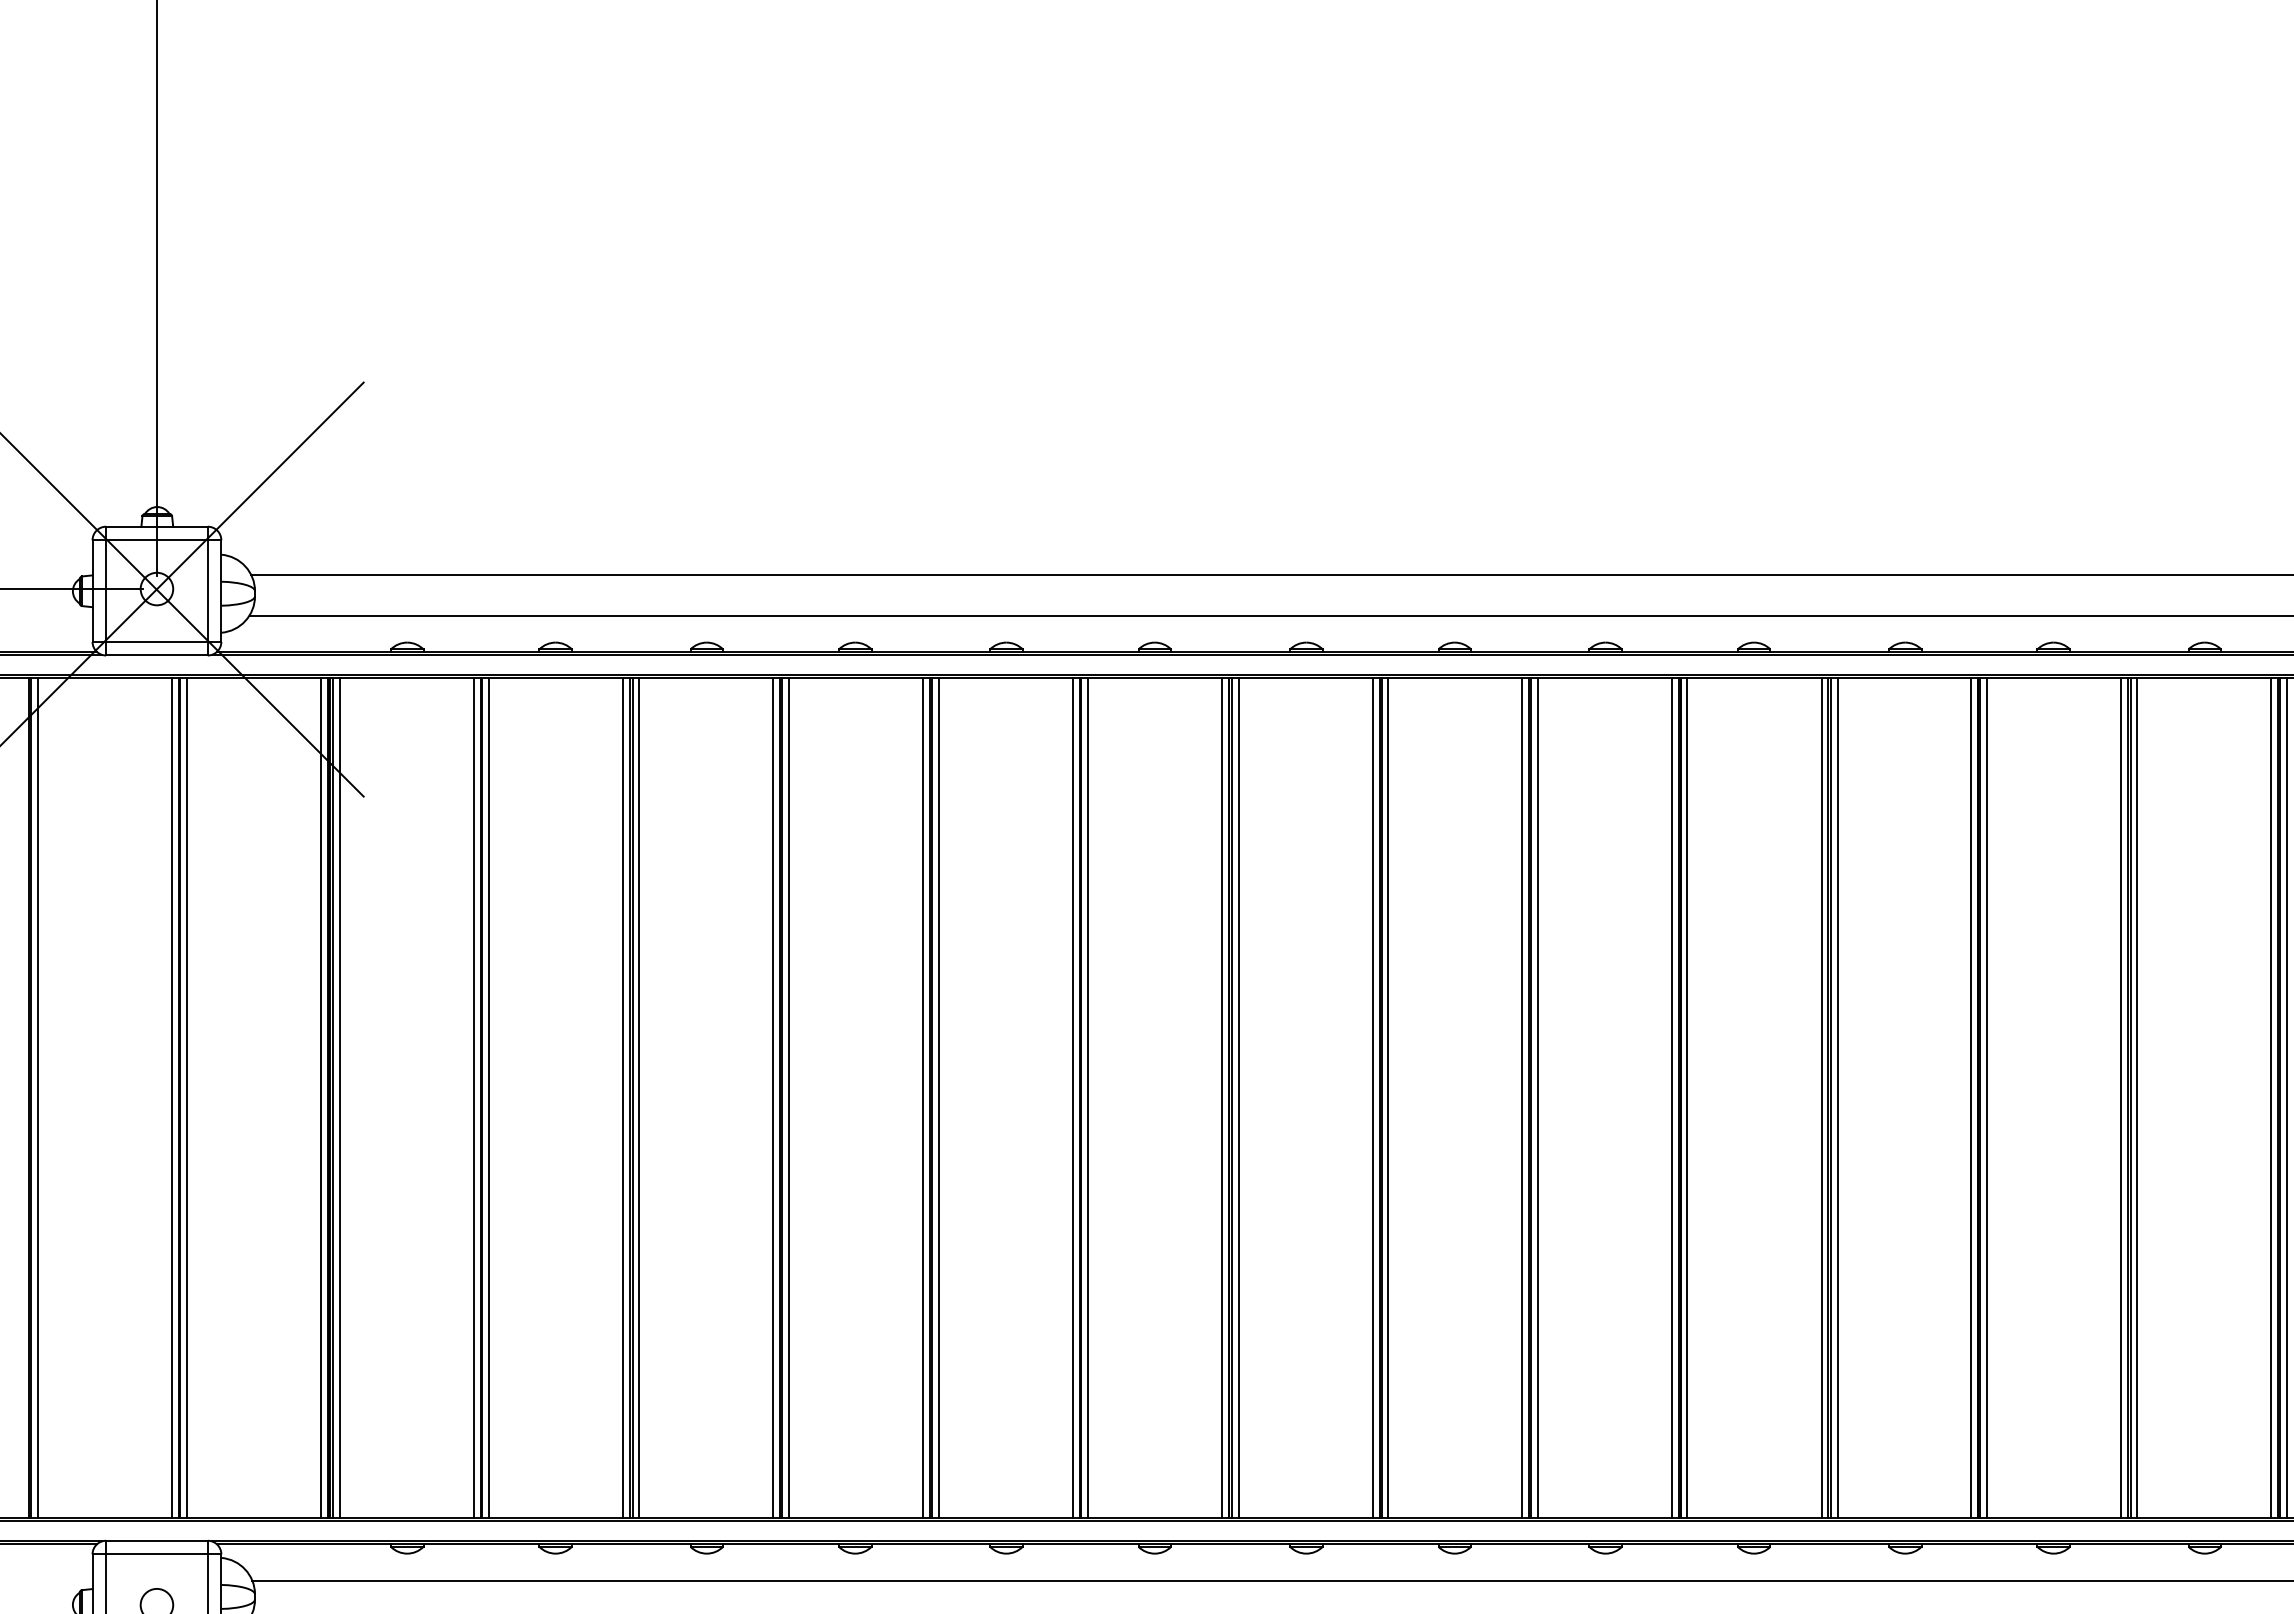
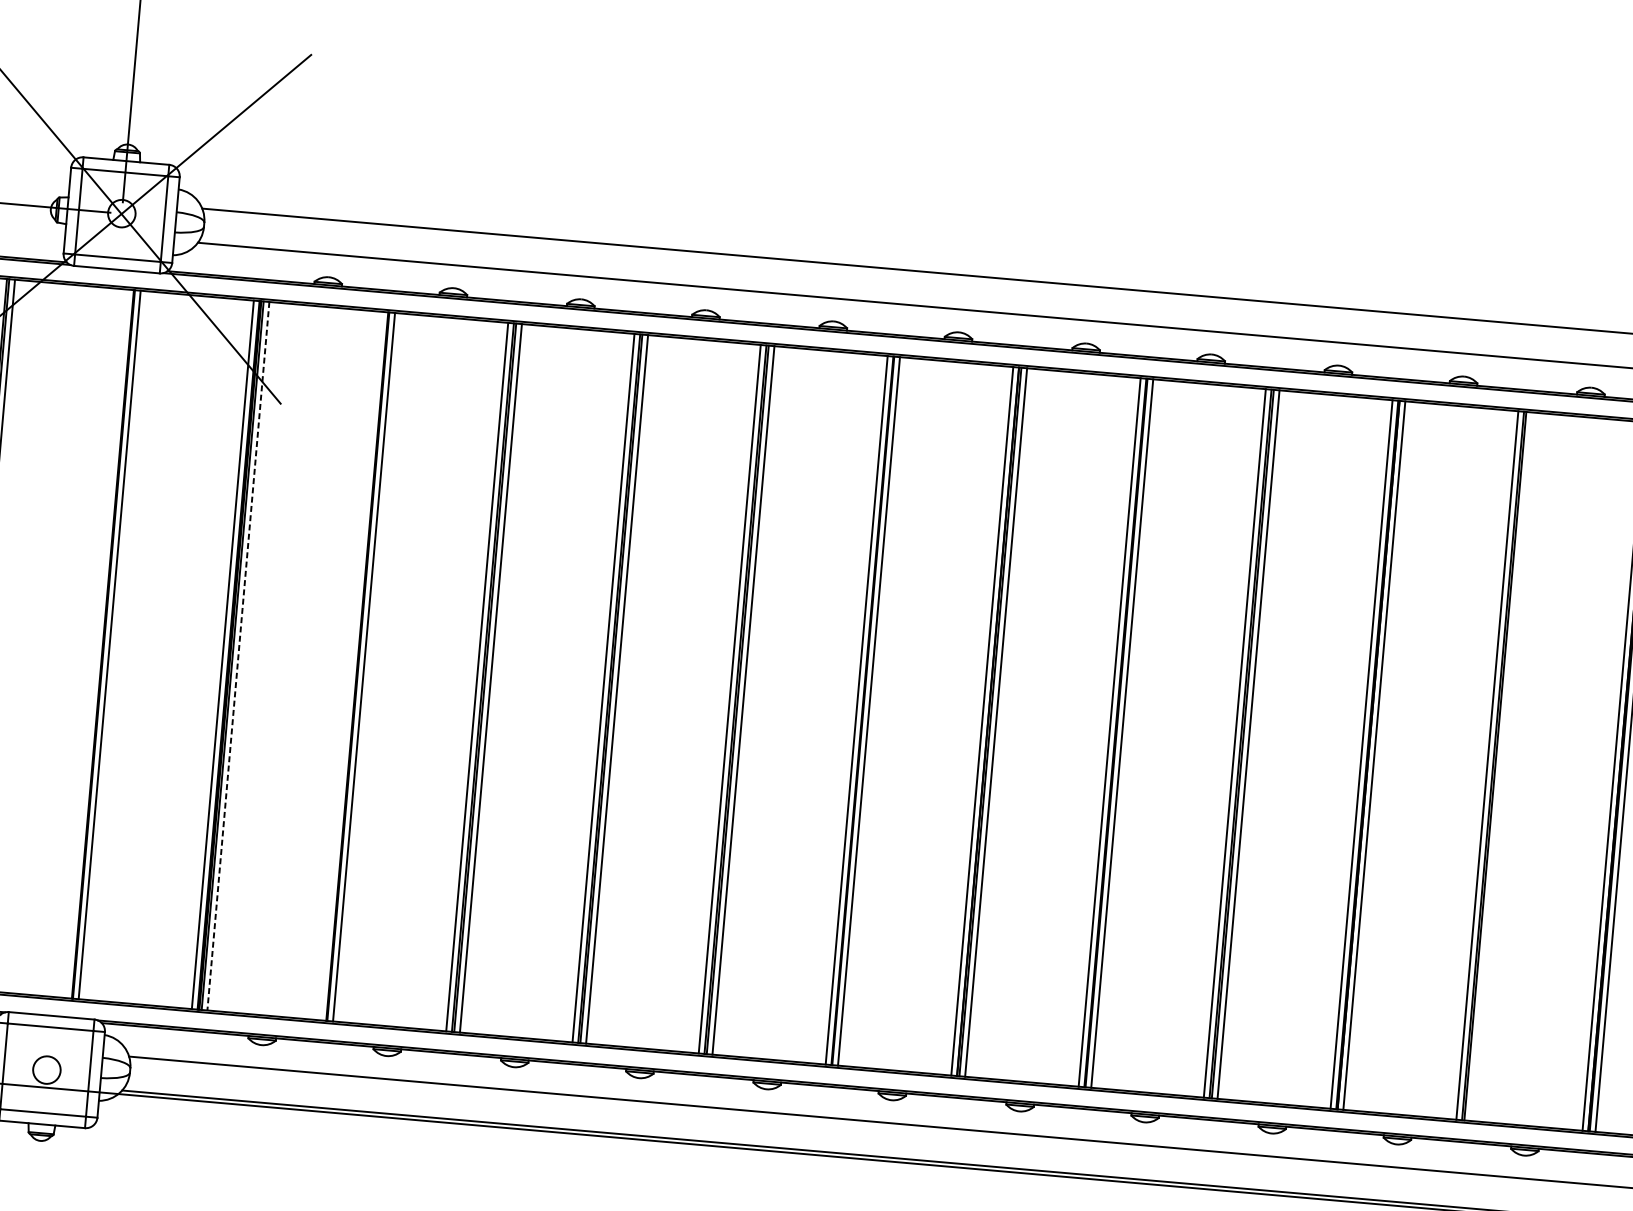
line: (172, 1097) -> (97, 643), removed
line: (474, 1097) -> (352, 665), removed
line: (1837, 1097) -> (1500, 766), removed
line: (339, 1098) -> (238, 656), solid -> dashed

